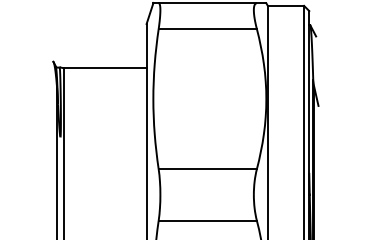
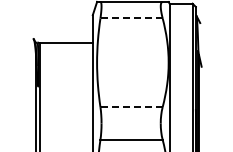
line: (207, 29) -> (131, 18), solid -> dashed
line: (207, 169) -> (131, 107), solid -> dashed

